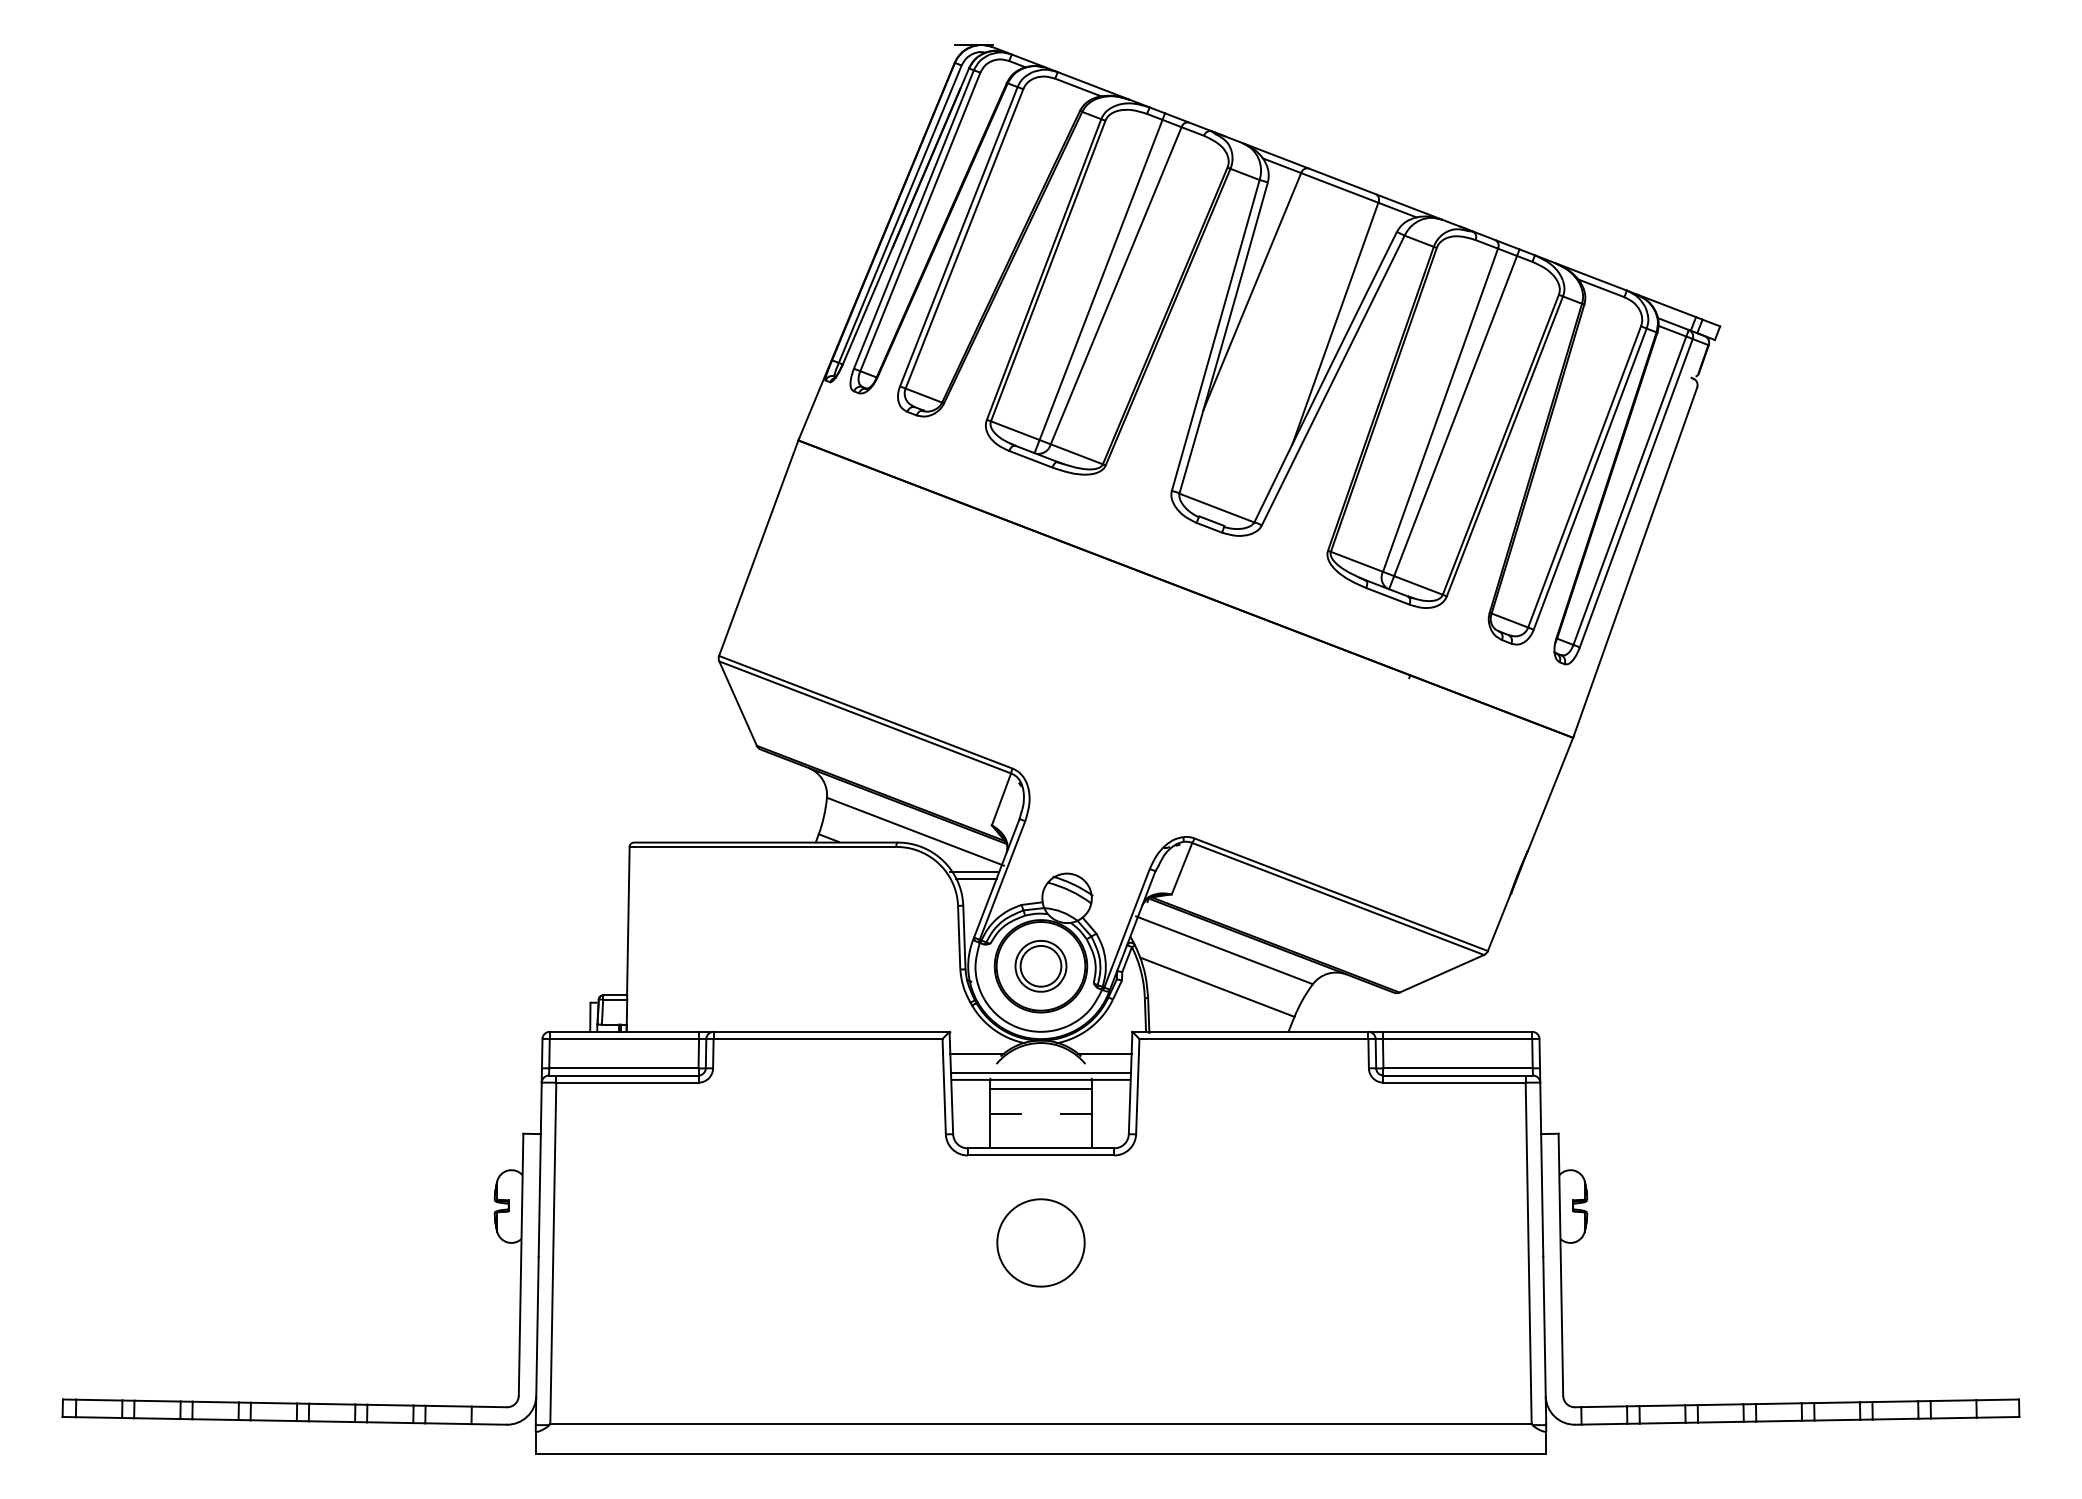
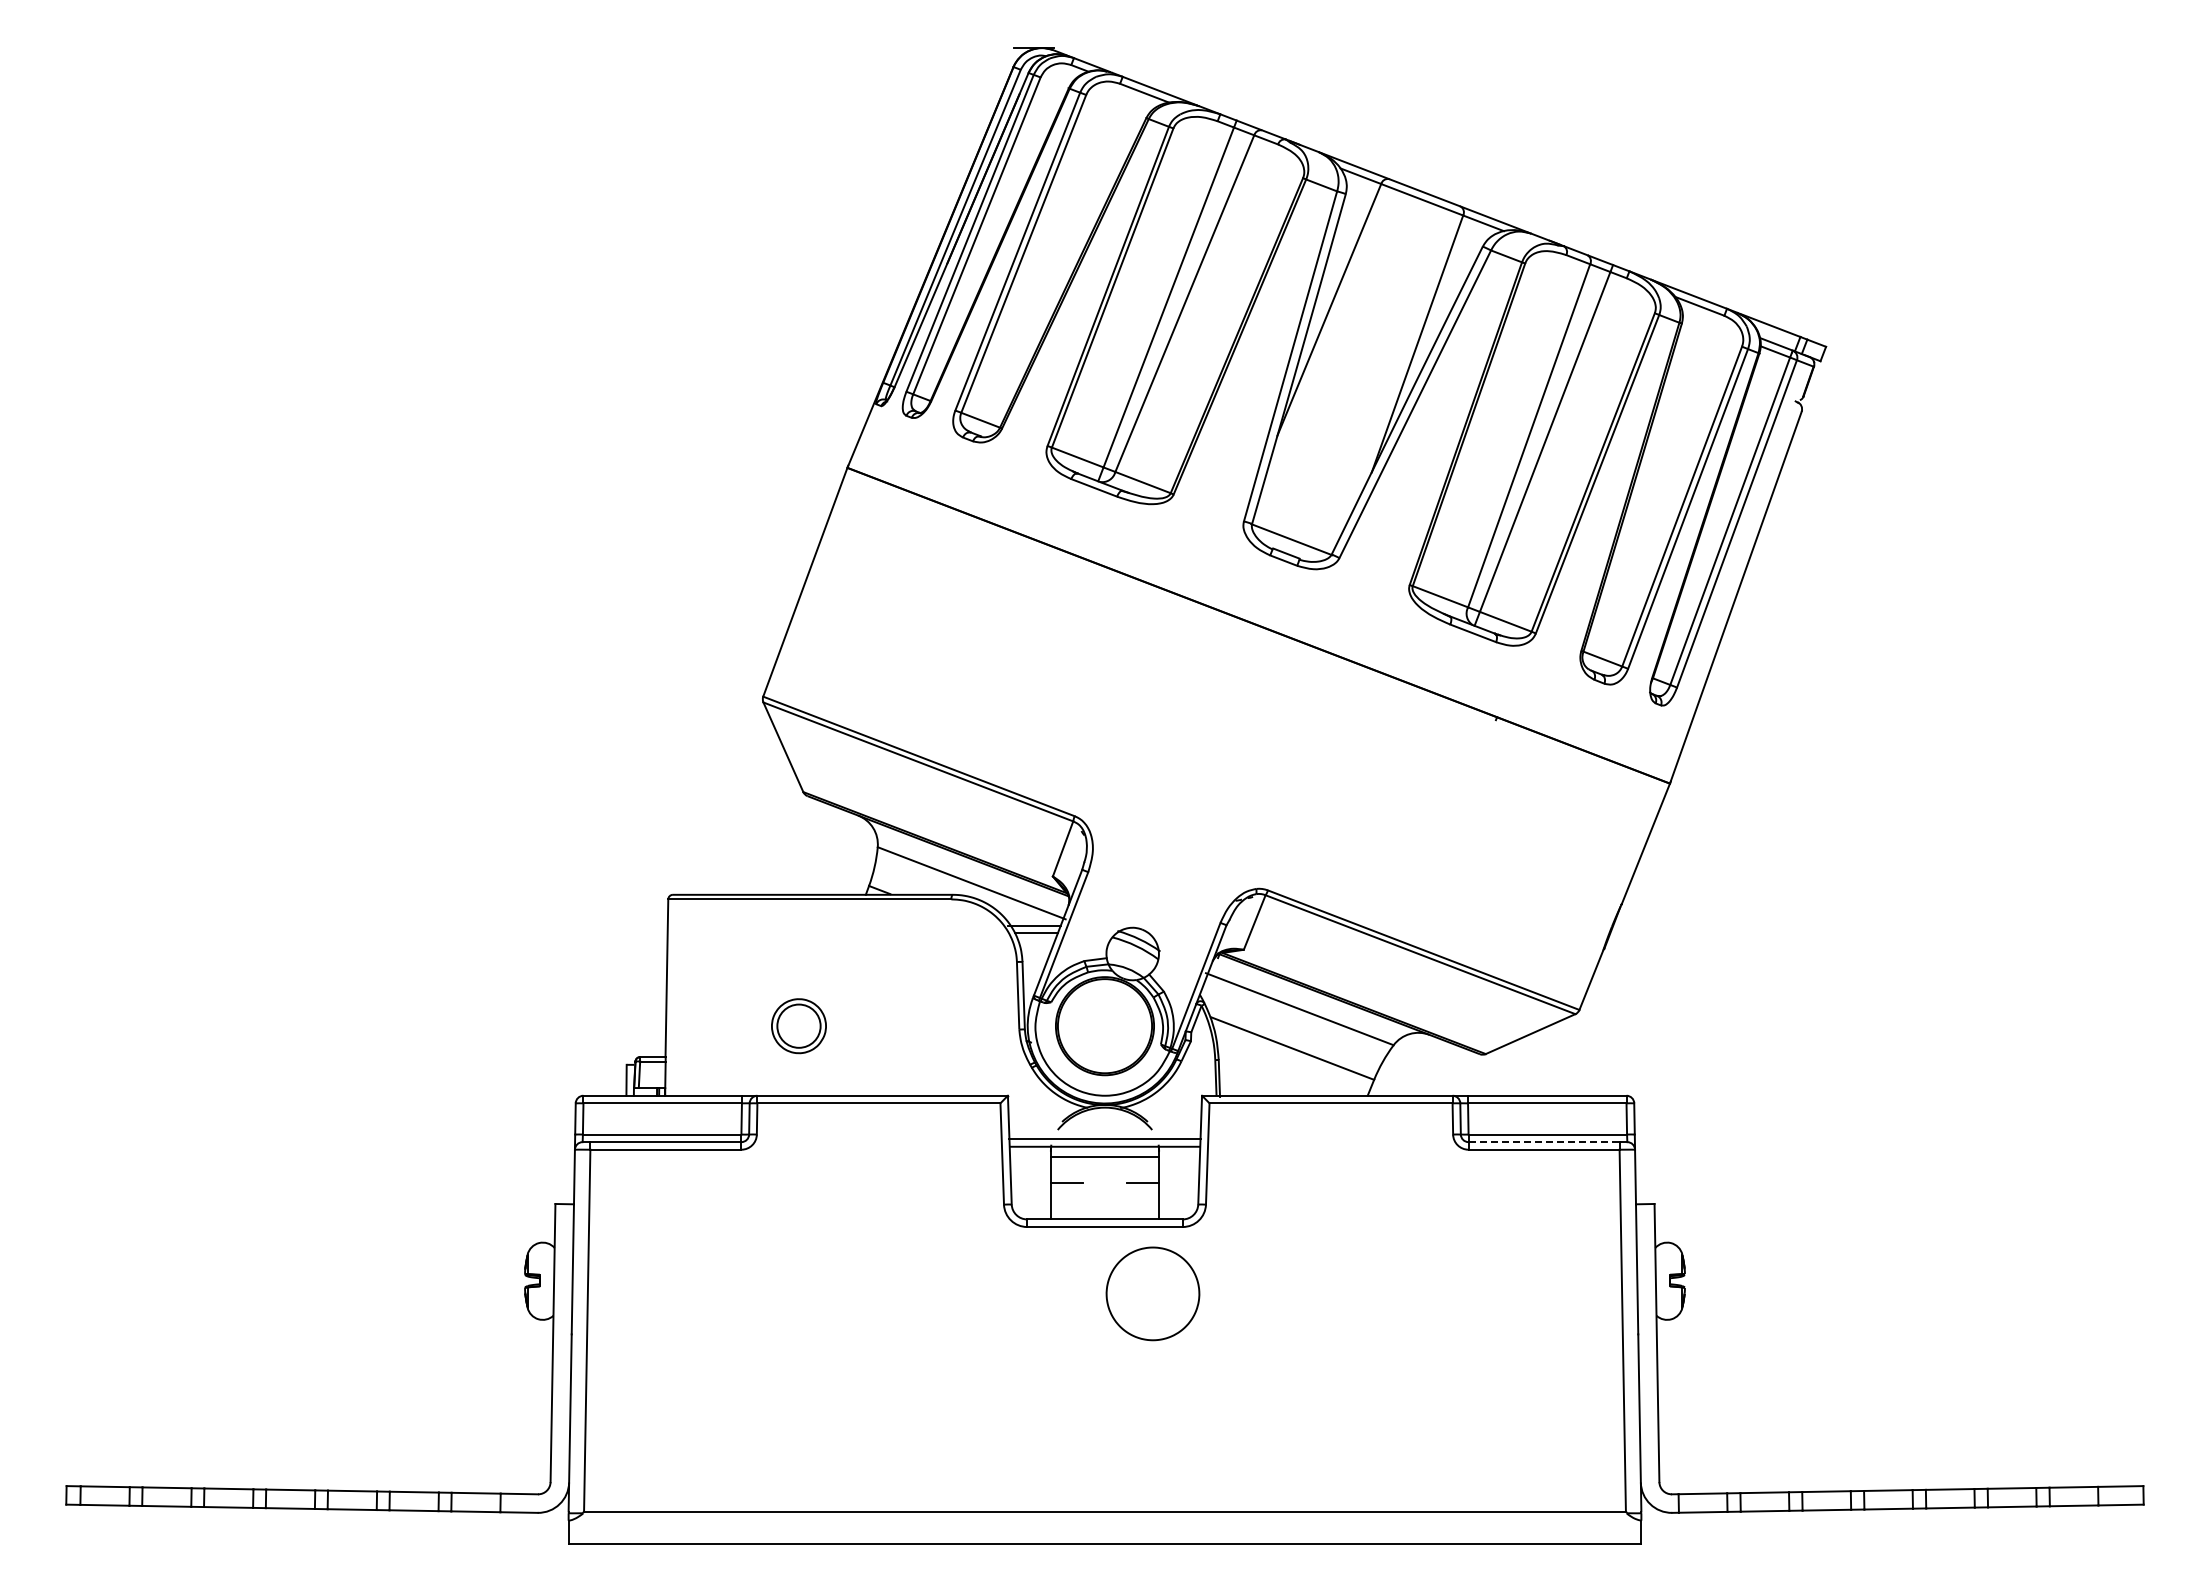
part: (1040, 966) -> (798, 1026), moved
line: (976, 1053) -> (1036, 1118), removed
line: (1104, 1053) -> (1172, 1118), removed
line: (1454, 1075) -> (1544, 1142), solid -> dashed
part: (1040, 1242) -> (1152, 1293), moved

